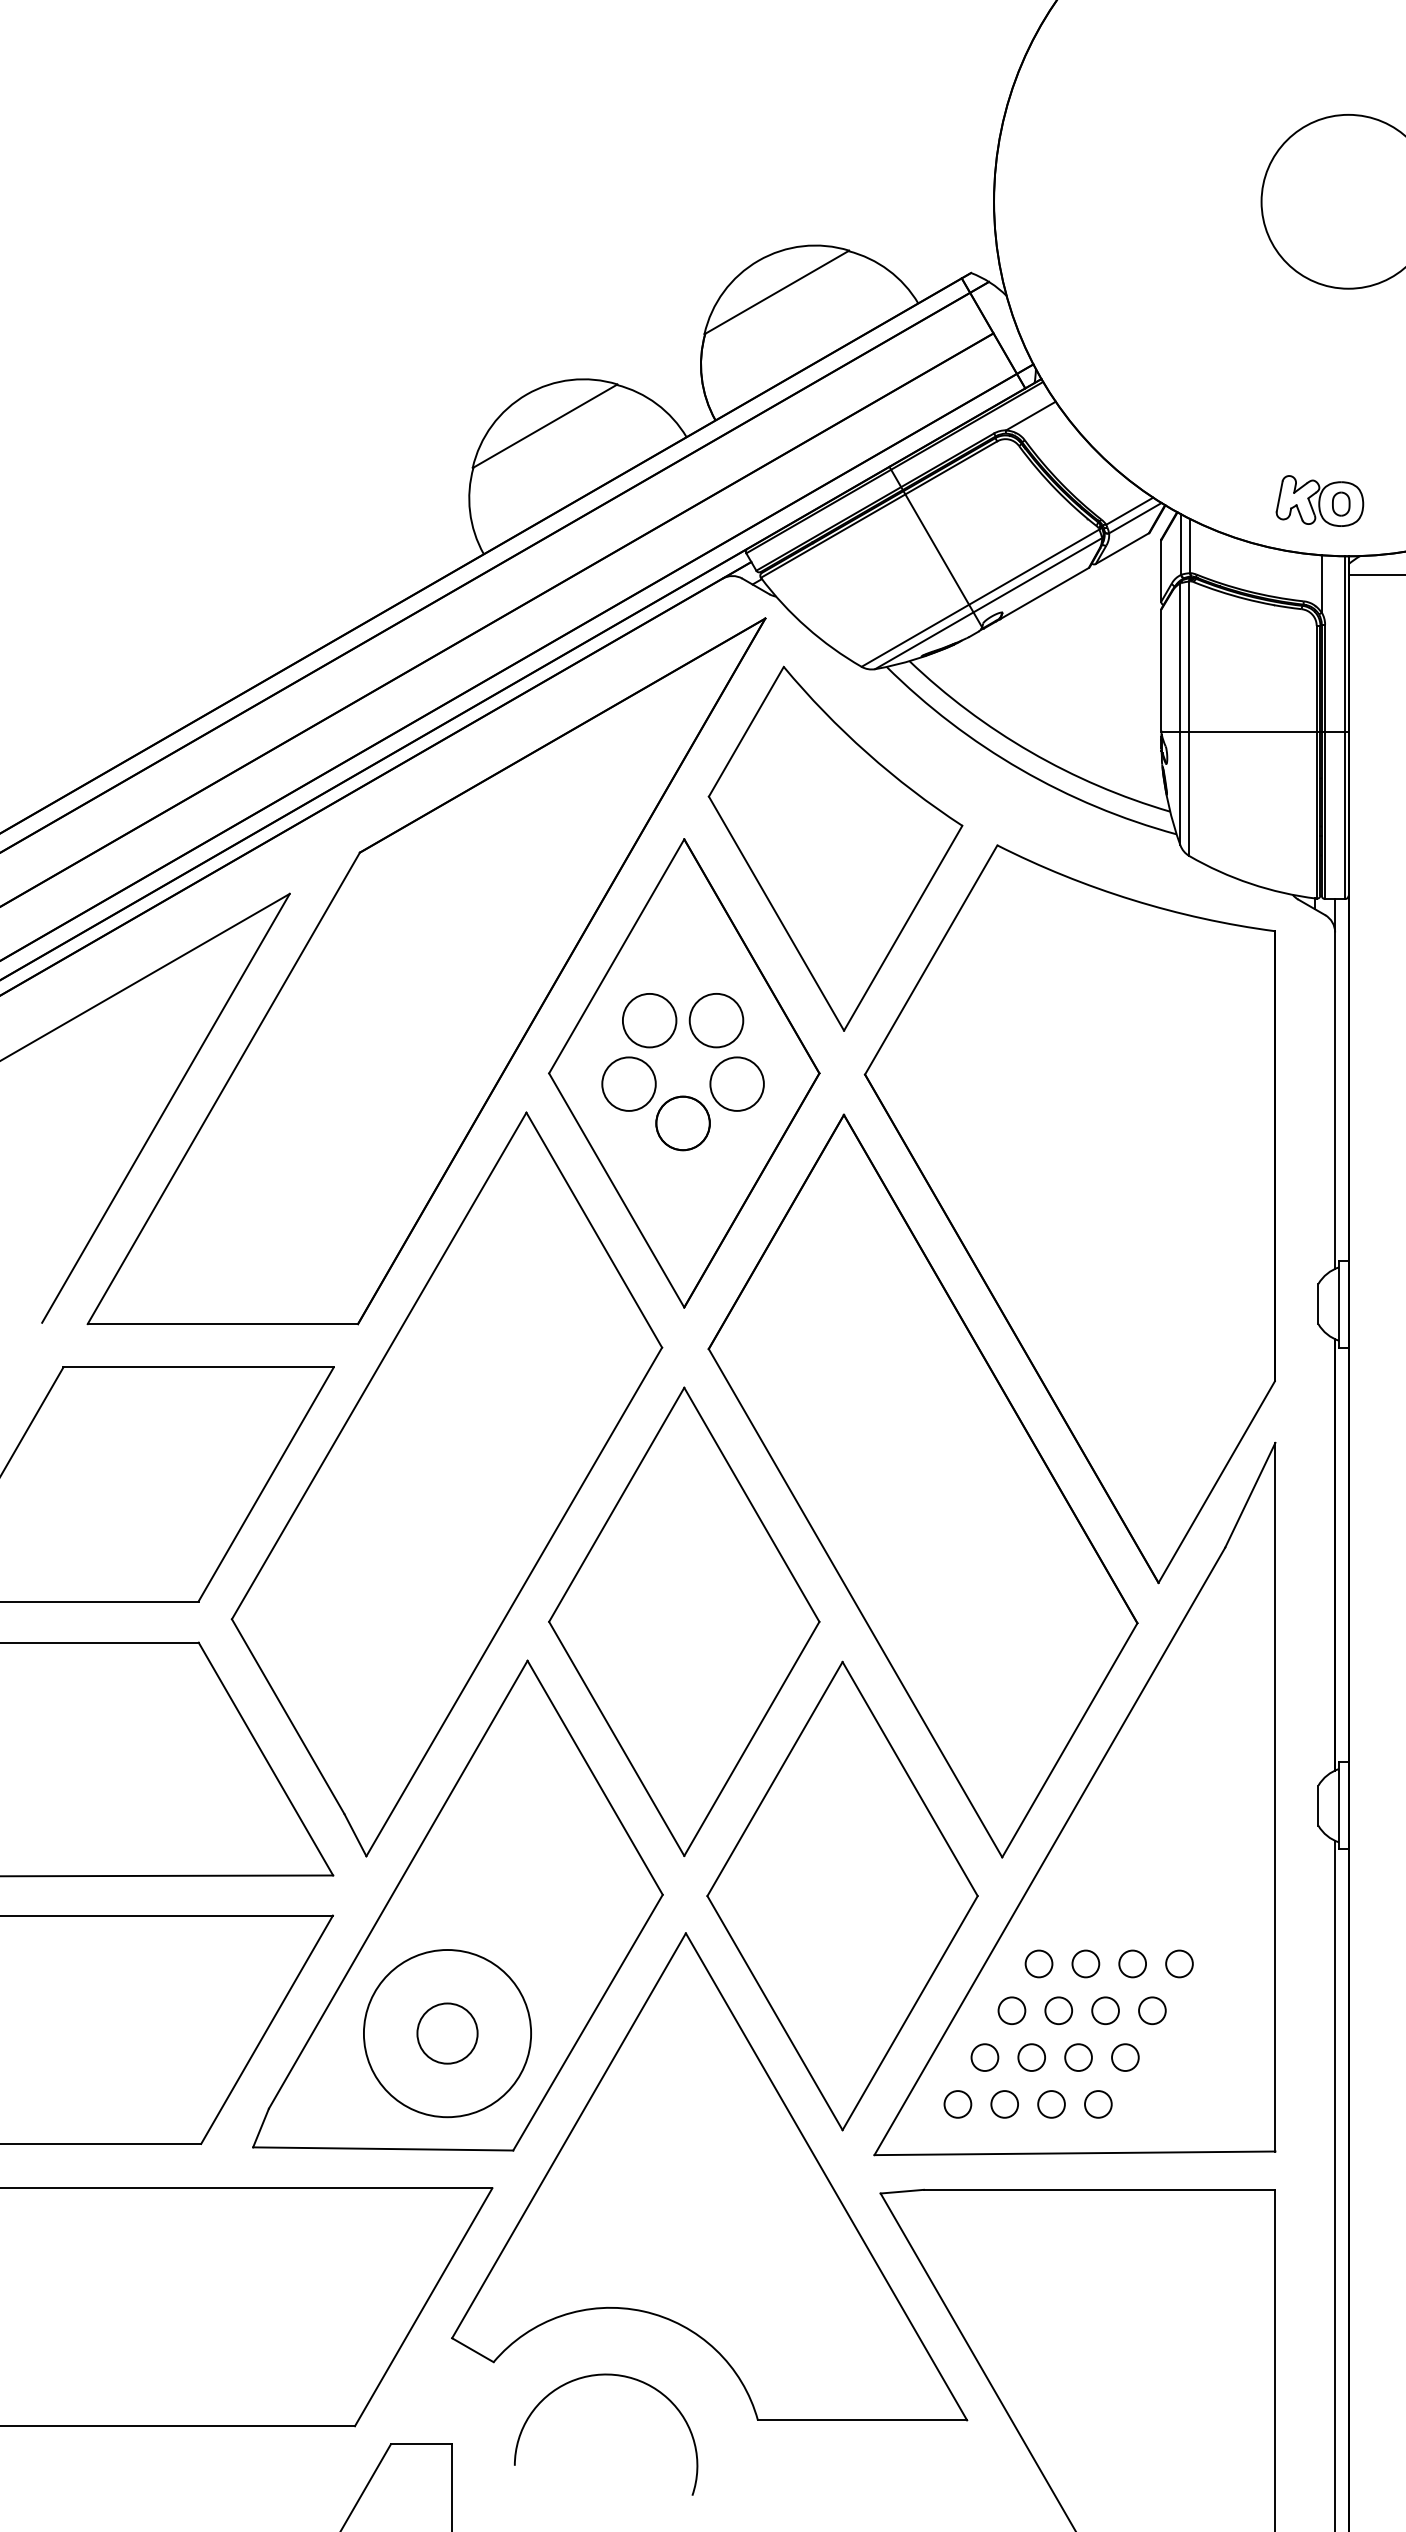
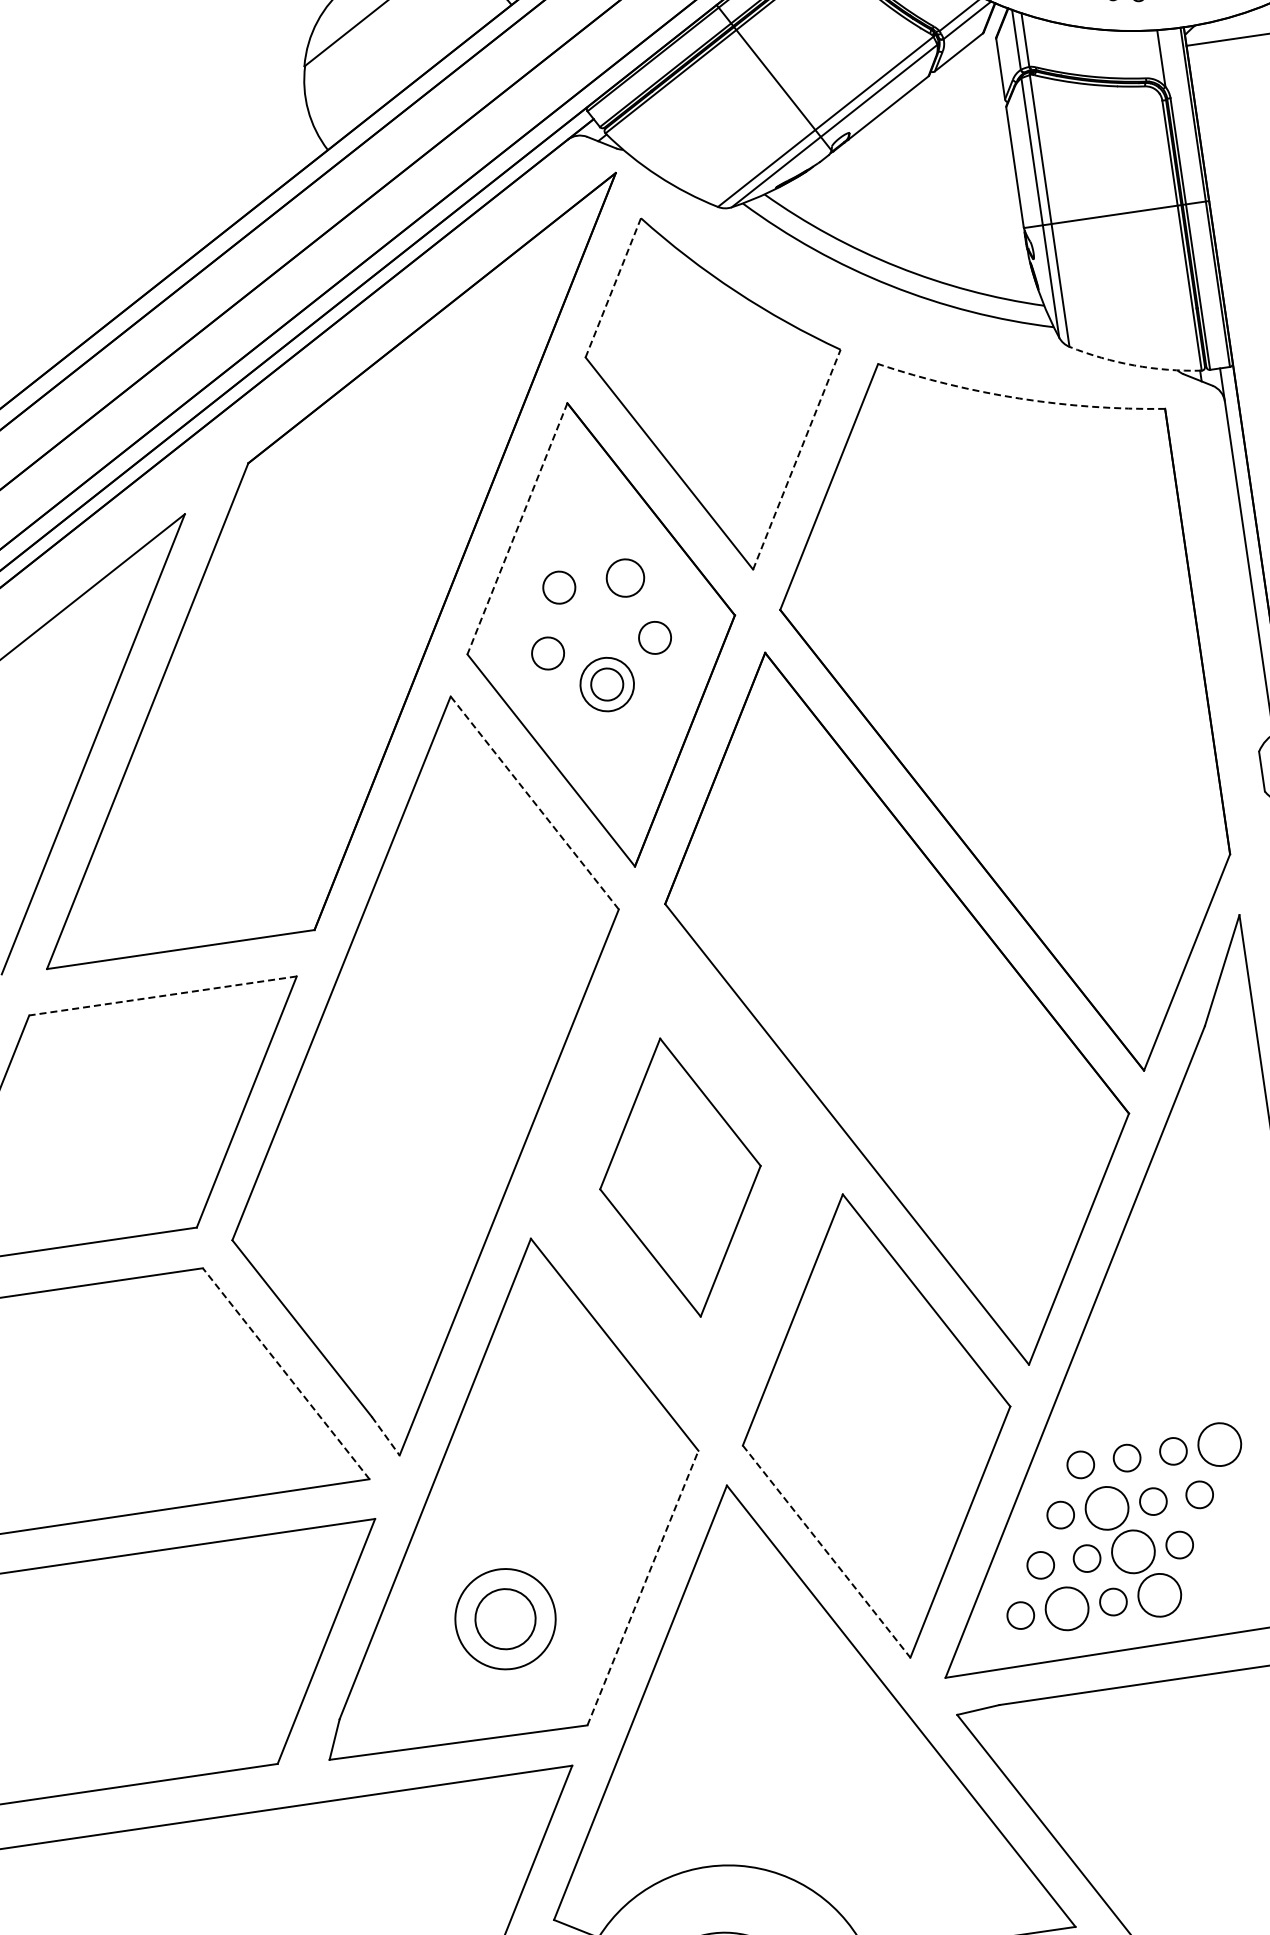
line: (746, 731) -> (613, 287), solid -> dashed
arc: (1250, 883) -> (1134, 365), solid -> dashed
arc: (1132, 899) -> (1019, 398), solid -> dashed
line: (903, 927) -> (797, 458), solid -> dashed
line: (616, 956) -> (517, 528), solid -> dashed
circle: (649, 1020) -> (559, 587), size x0.6
circle: (716, 1020) -> (625, 577), size x0.7
circle: (628, 1083) -> (547, 652), size x0.6
circle: (736, 1083) -> (654, 637), size x0.6
circle: (682, 1123) -> (606, 684), size x0.6
line: (594, 1230) -> (535, 803), solid -> dashed
line: (198, 1367) -> (162, 996), solid -> dashed
part: (684, 1621) -> (680, 1177), size x0.6
line: (265, 1758) -> (285, 1373), solid -> dashed
line: (355, 1835) -> (385, 1436), solid -> dashed
circle: (1179, 1963) -> (1219, 1444), size x1.6
circle: (1058, 2010) -> (1106, 1508), size x1.6
line: (775, 2013) -> (827, 1551), solid -> dashed
line: (588, 2022) -> (643, 1587), solid -> dashed
circle: (447, 2033) -> (505, 1619), size x0.6
circle: (1078, 2057) -> (1133, 1551), size x1.6
circle: (1004, 2104) -> (1066, 1608), size x1.6
circle: (1098, 2104) -> (1159, 1595), size x1.6

